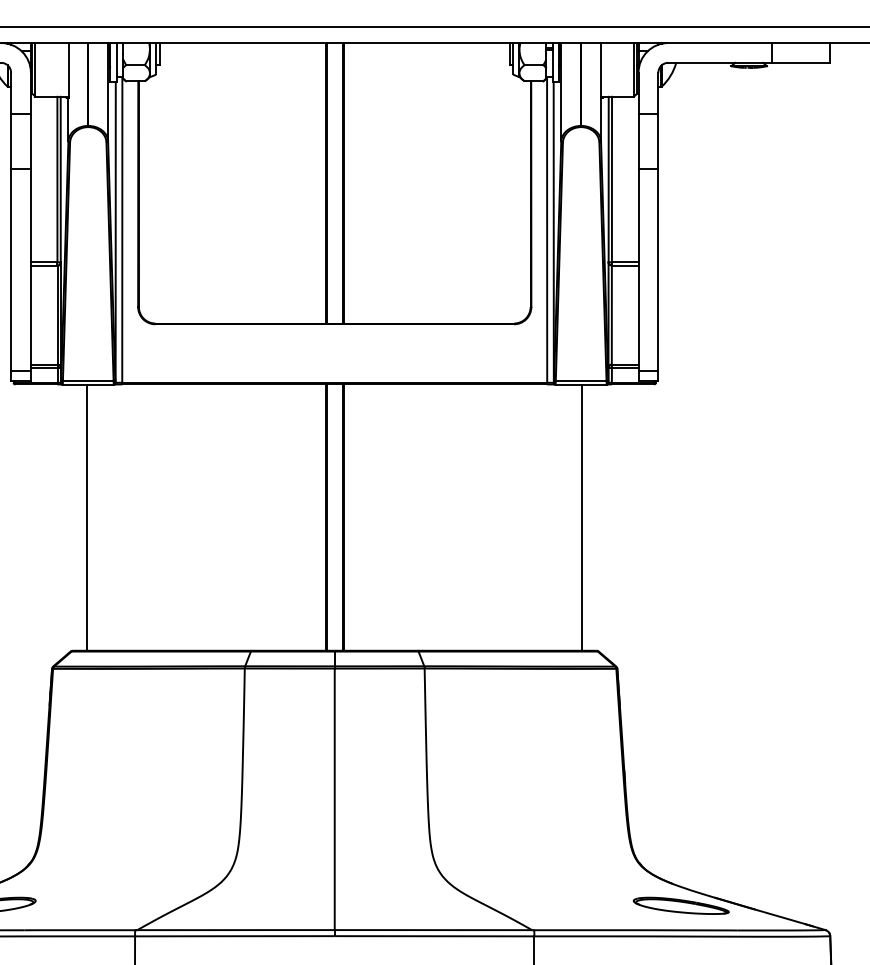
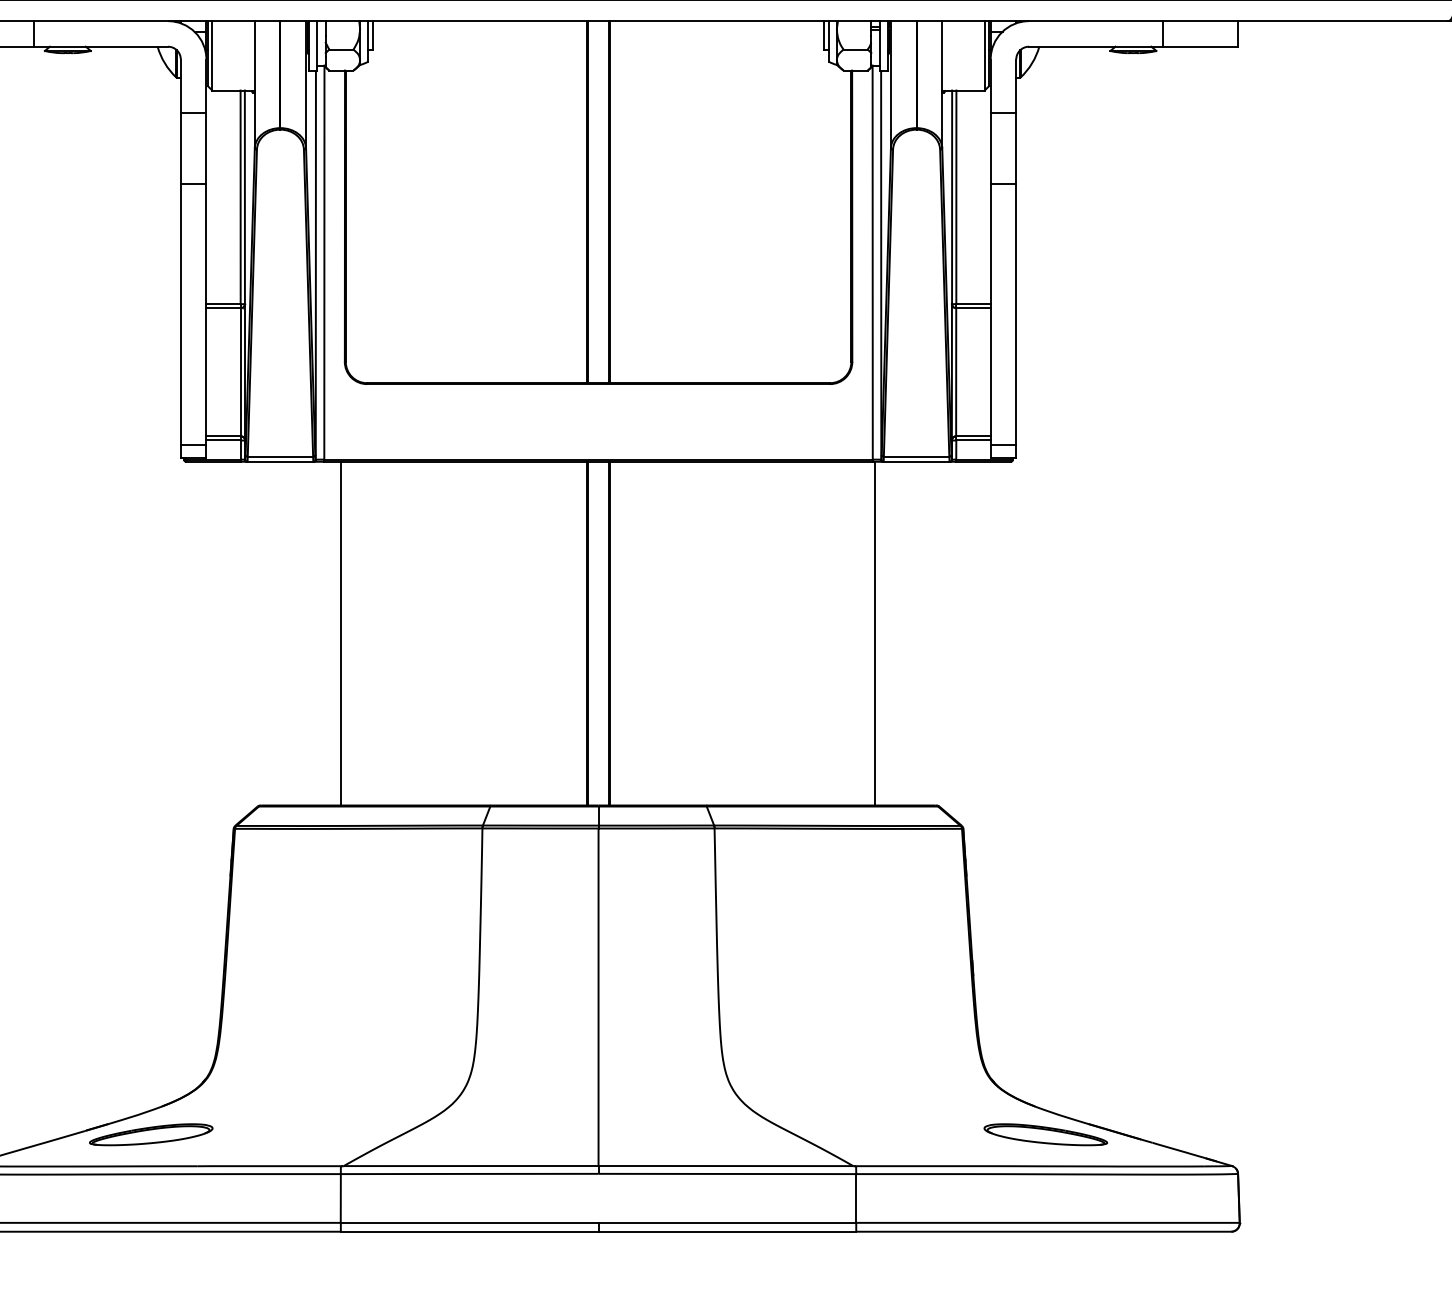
line: (86, 517) -> (340, 633), moved
line: (582, 517) -> (875, 633), moved

